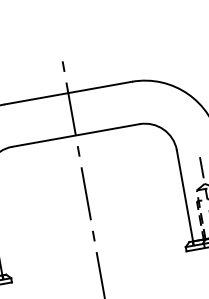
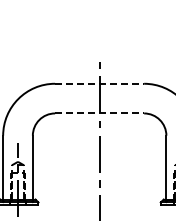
line: (68, 92) -> (99, 83), solid -> dashed
line: (75, 135) -> (99, 113), solid -> dashed

